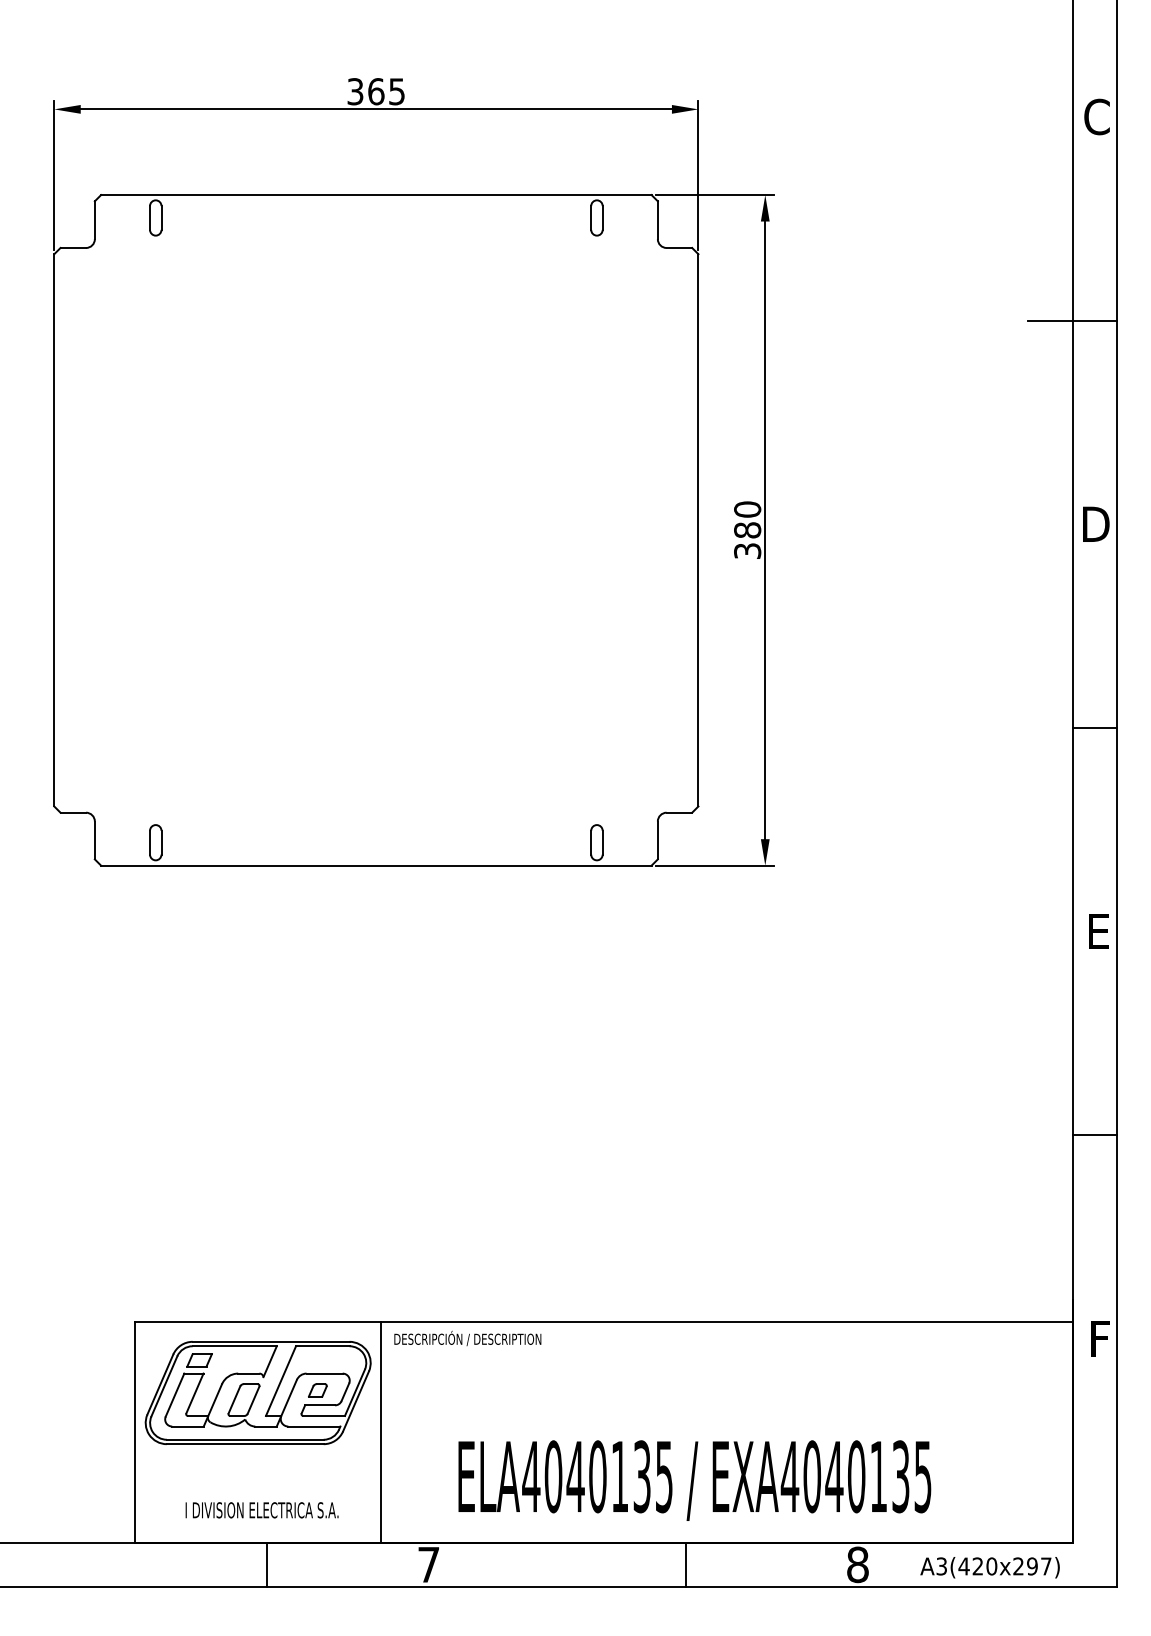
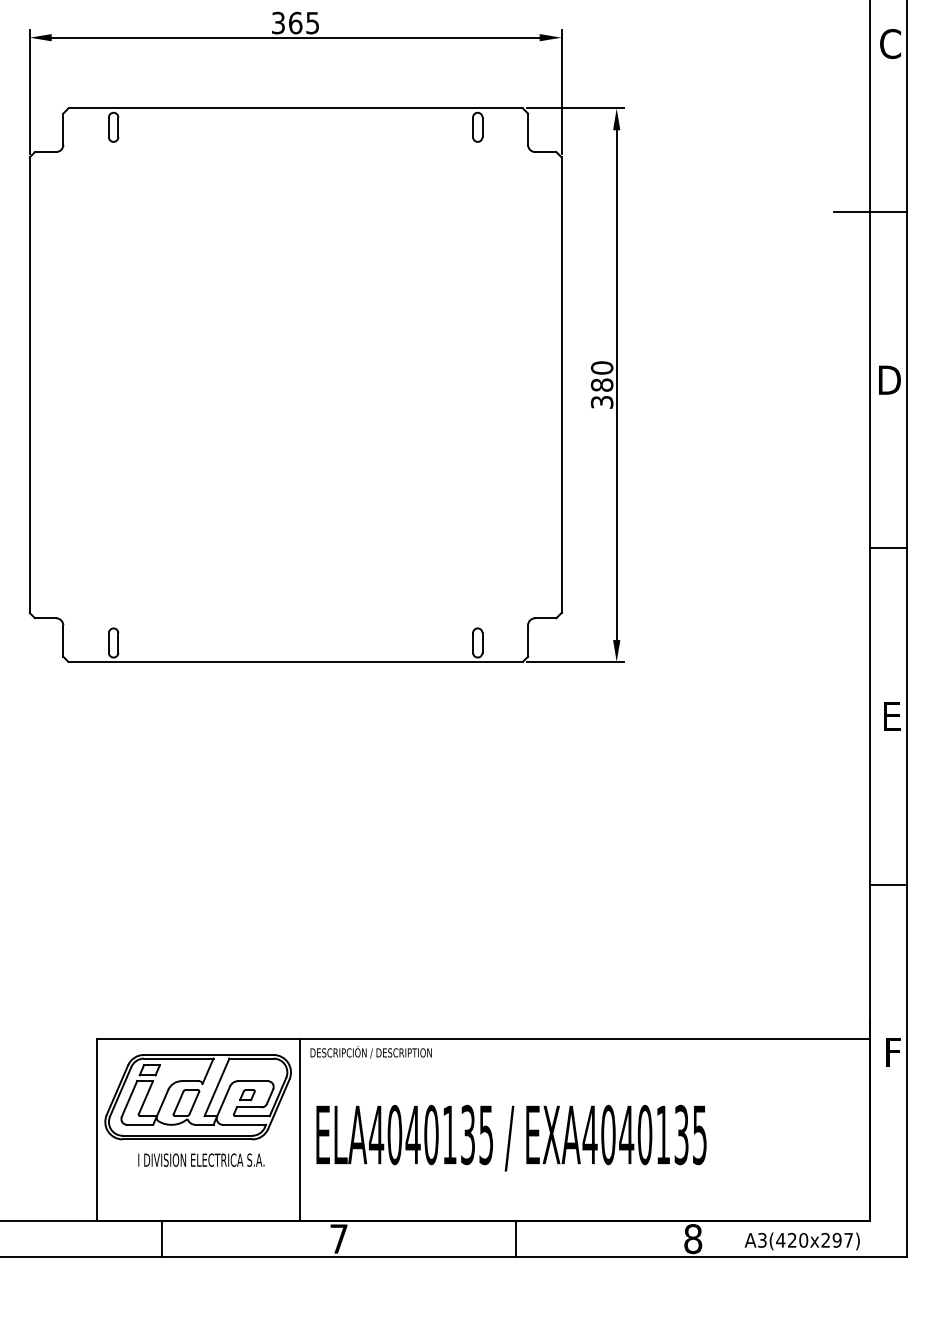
text: (694, 1480) -> (511, 1138), moved
text: (261, 1510) -> (200, 1160), moved
line: (267, 1564) -> (162, 1238), moved
line: (686, 1564) -> (516, 1238), moved

